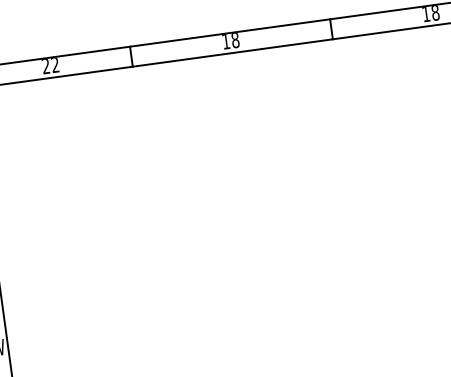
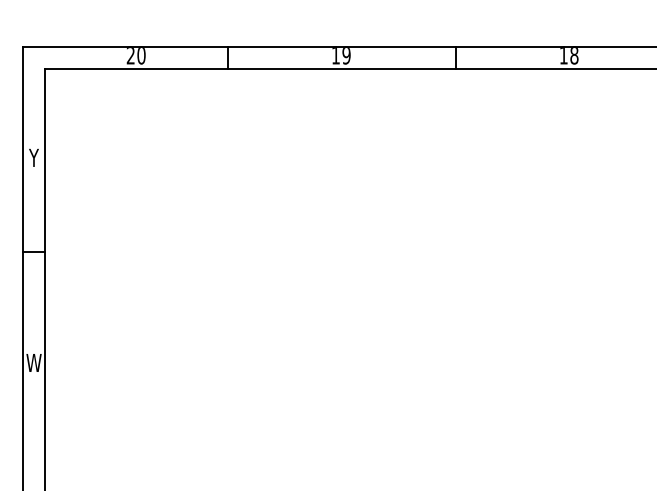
text: (235, 41) -> (346, 56), 18 -> 19
text: (55, 65) -> (141, 56), 22 -> 20

